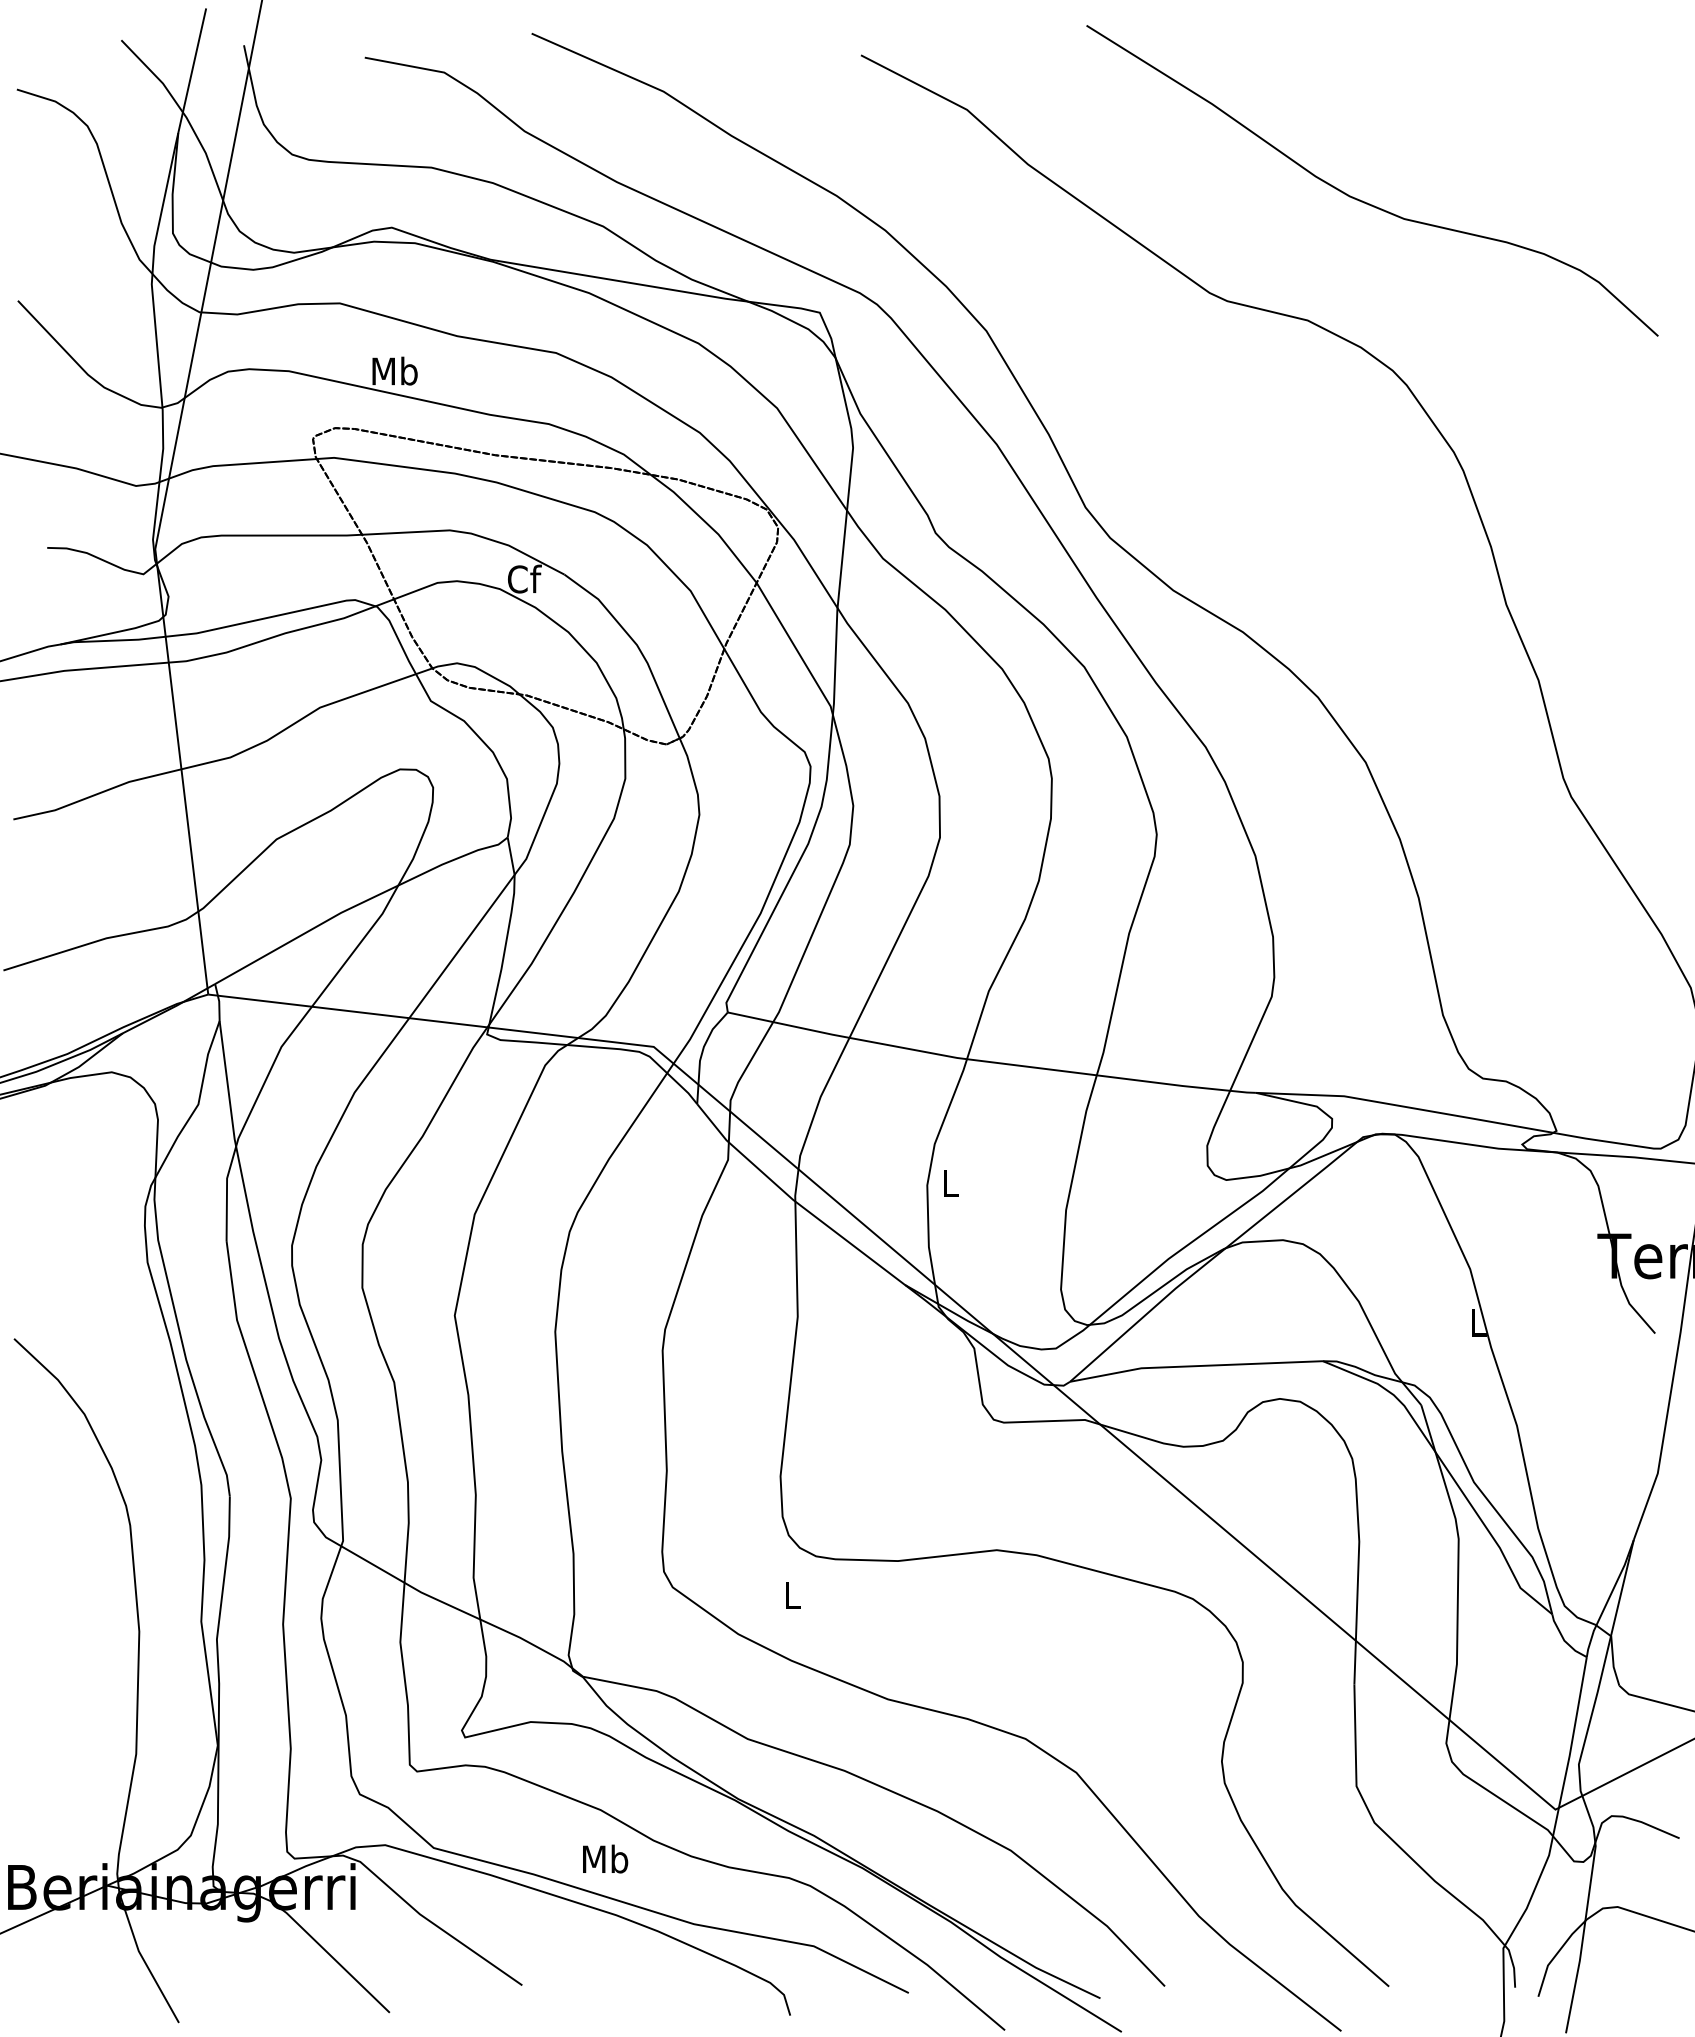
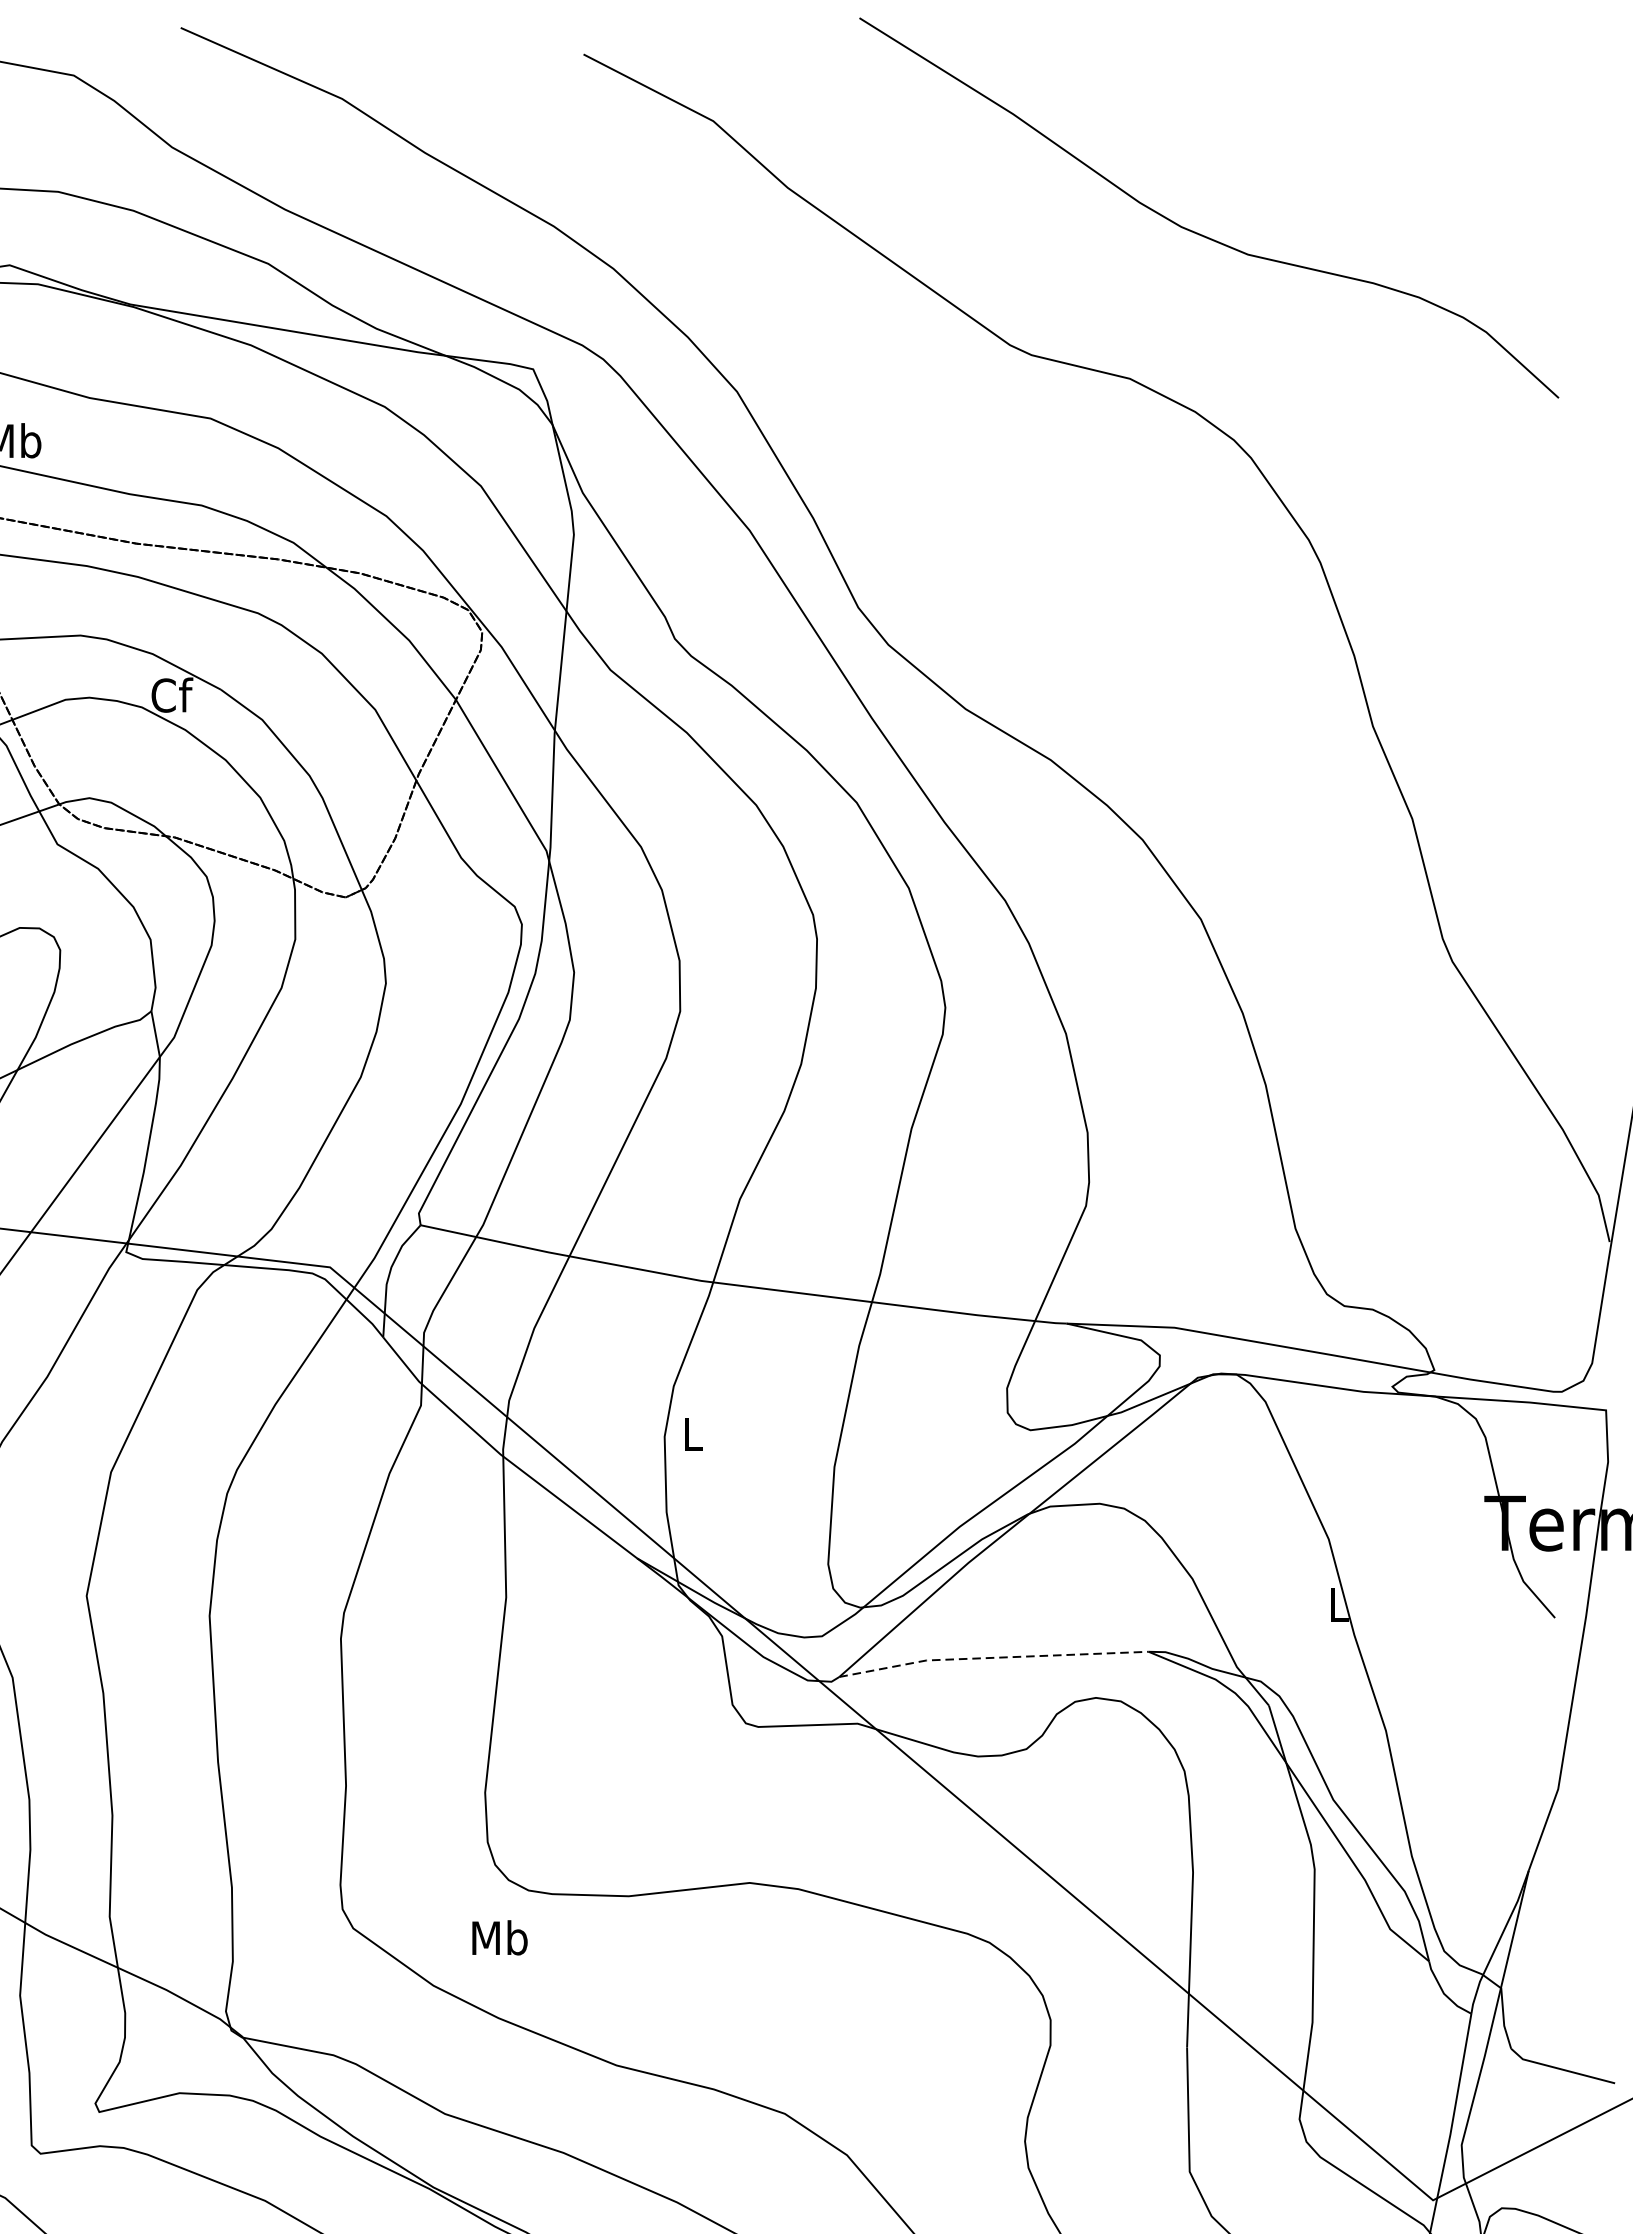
line: (1195, 1366) -> (992, 1658), solid -> dashed
text: (792, 1594) -> (499, 1937), L -> Mb

